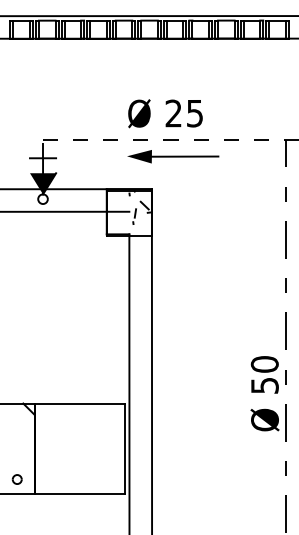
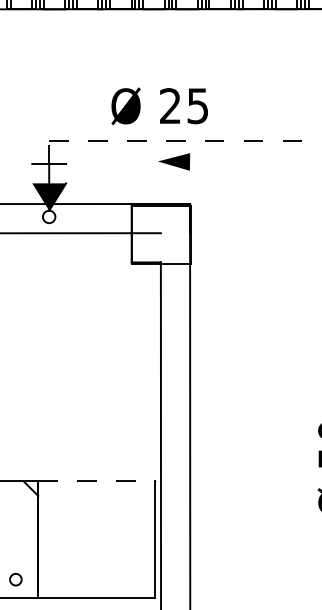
text: (165, 113) -> (159, 106), moved
line: (184, 156) -> (232, 161), removed
hatch: (140, 207) -> (175, 227), removed
line: (80, 403) -> (97, 481), solid -> dashed

